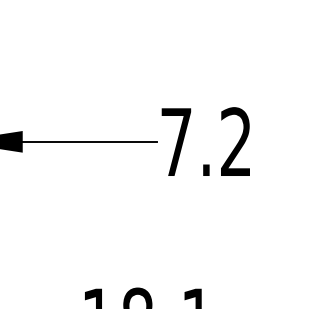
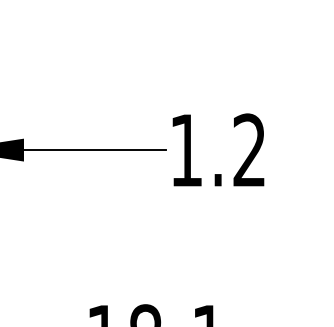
text: (176, 141) -> (186, 149), 7.2 -> 1.2

